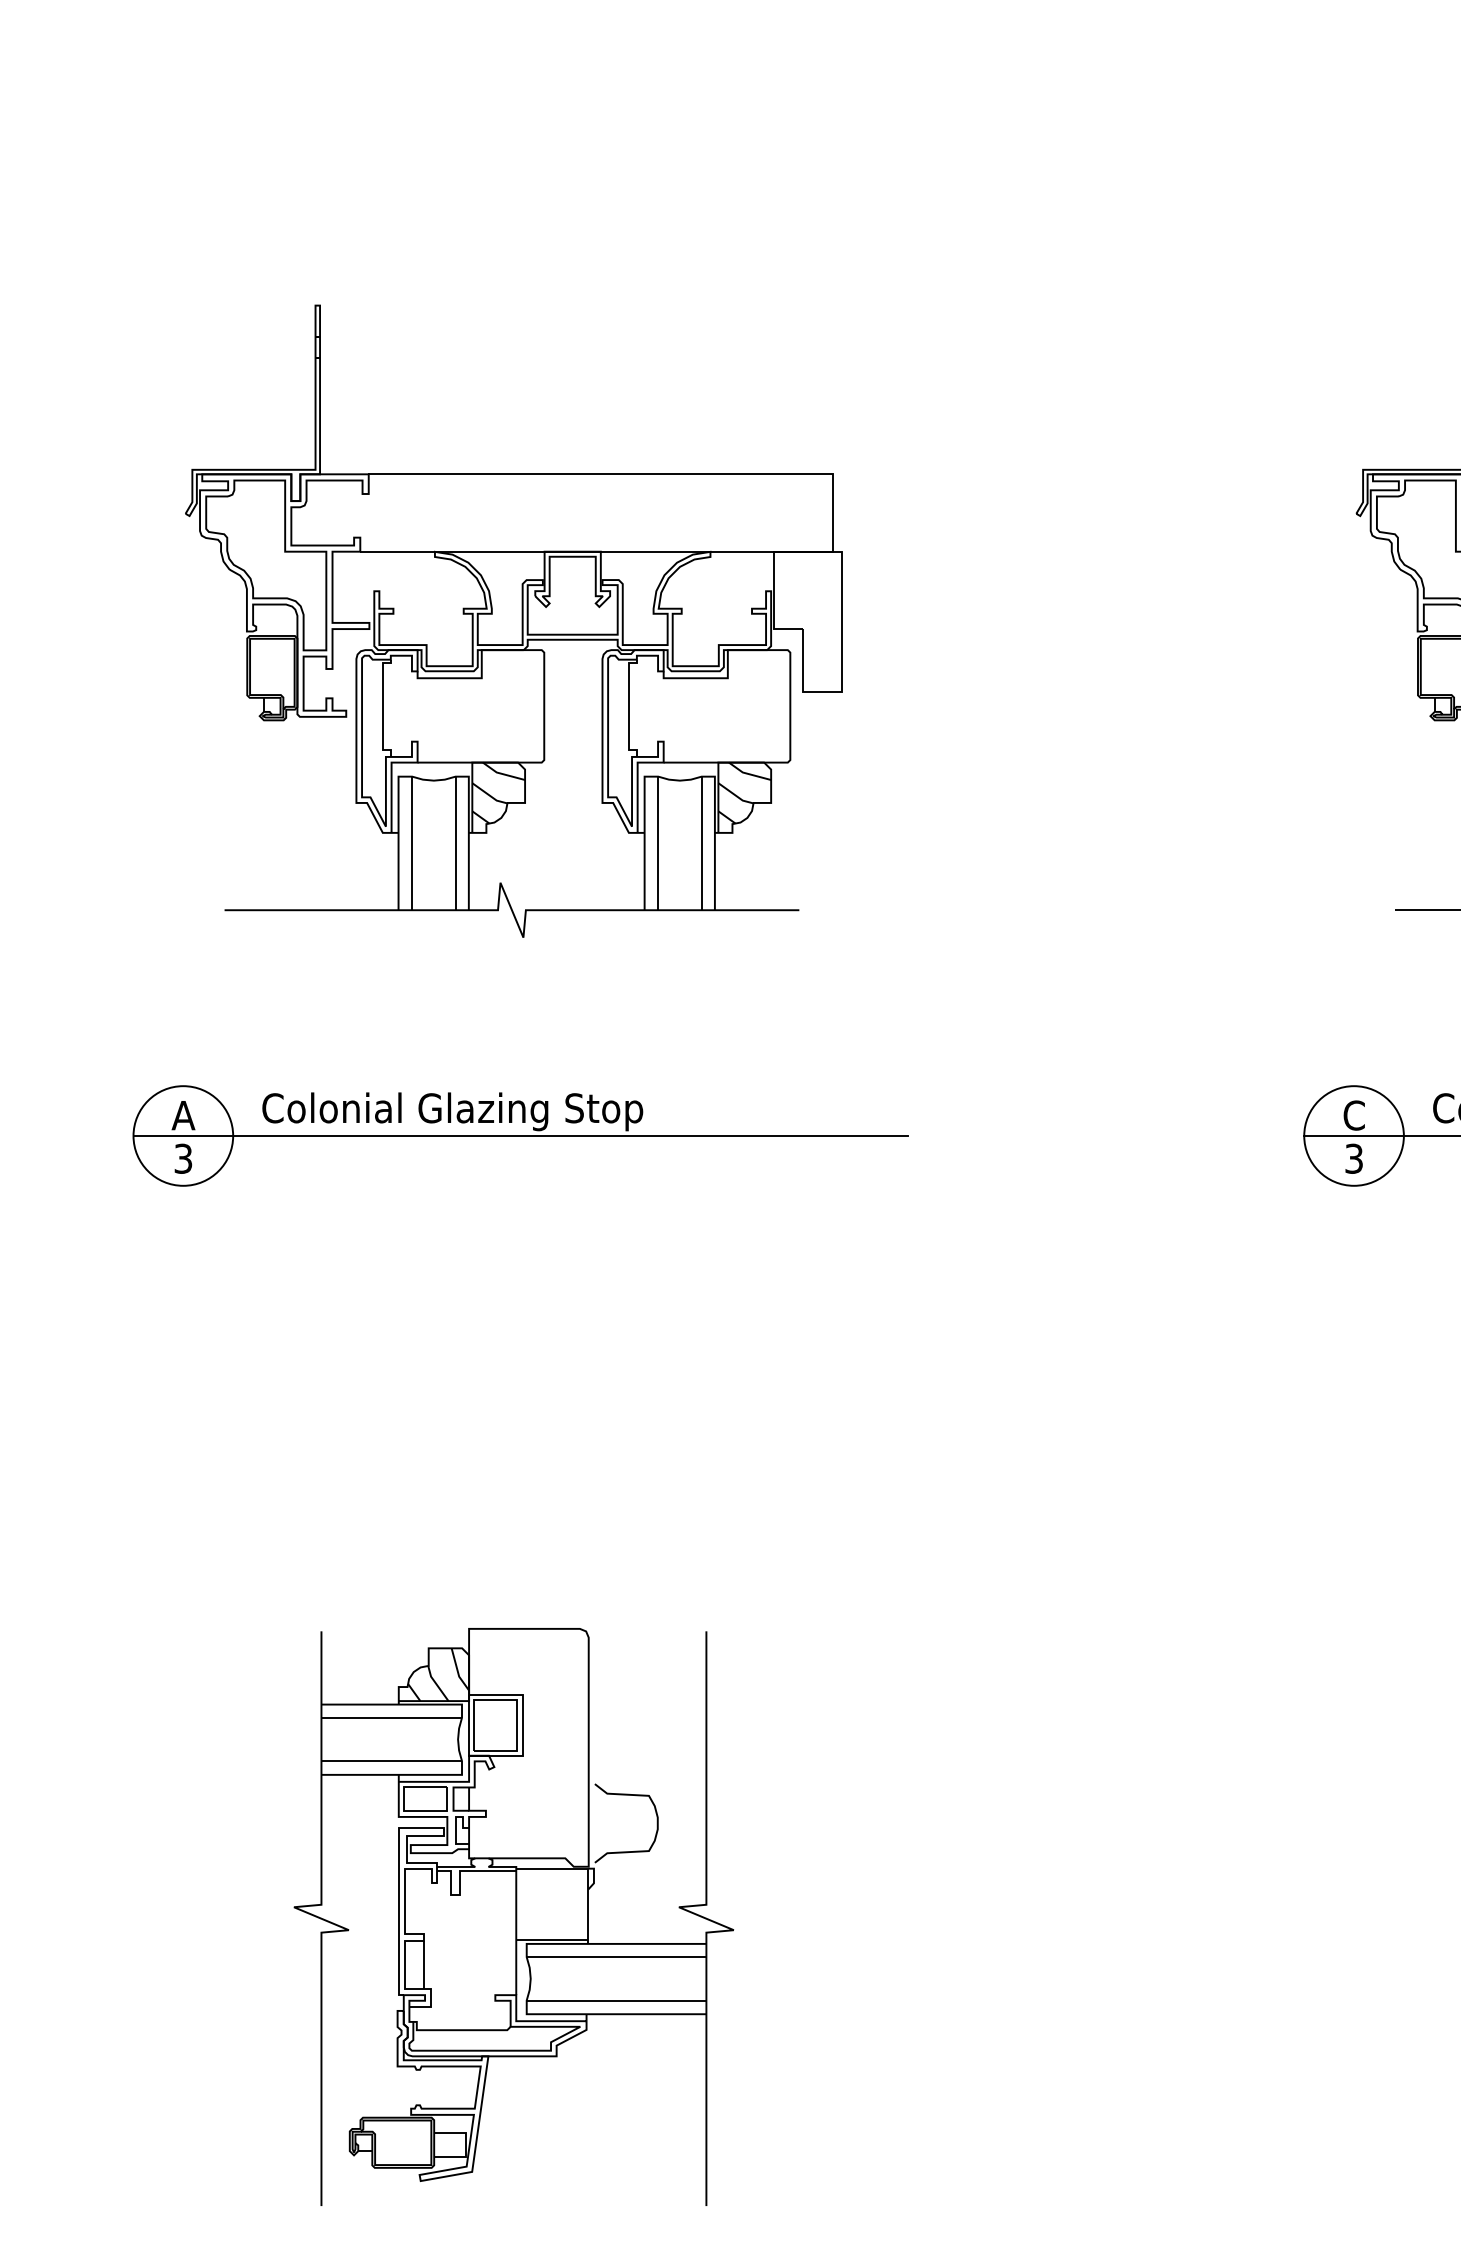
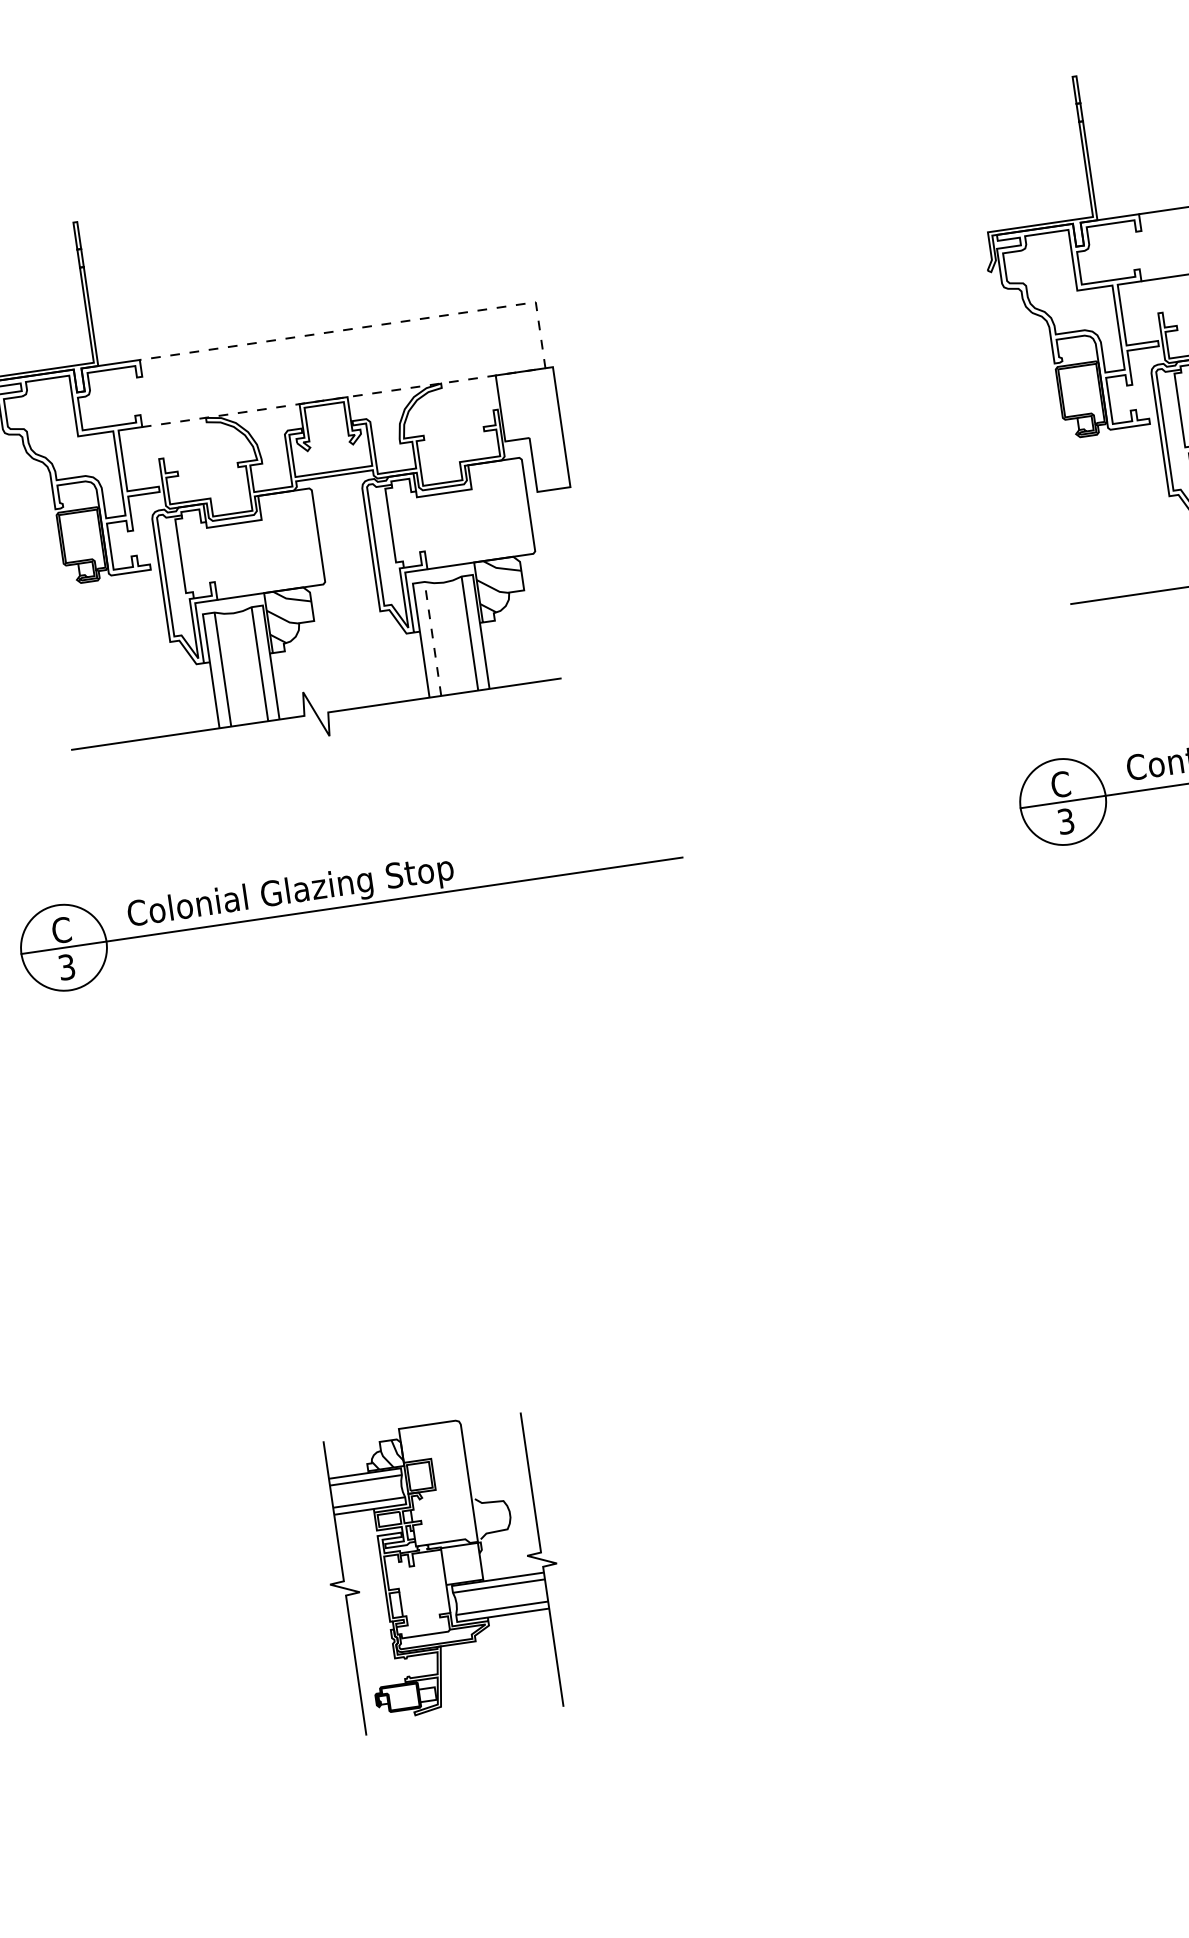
line: (832, 516) -> (540, 338), solid -> dashed
line: (658, 843) -> (433, 638), solid -> dashed
text: (183, 1115) -> (61, 930), A -> C
part: (513, 1916) -> (442, 1572), size x0.6

